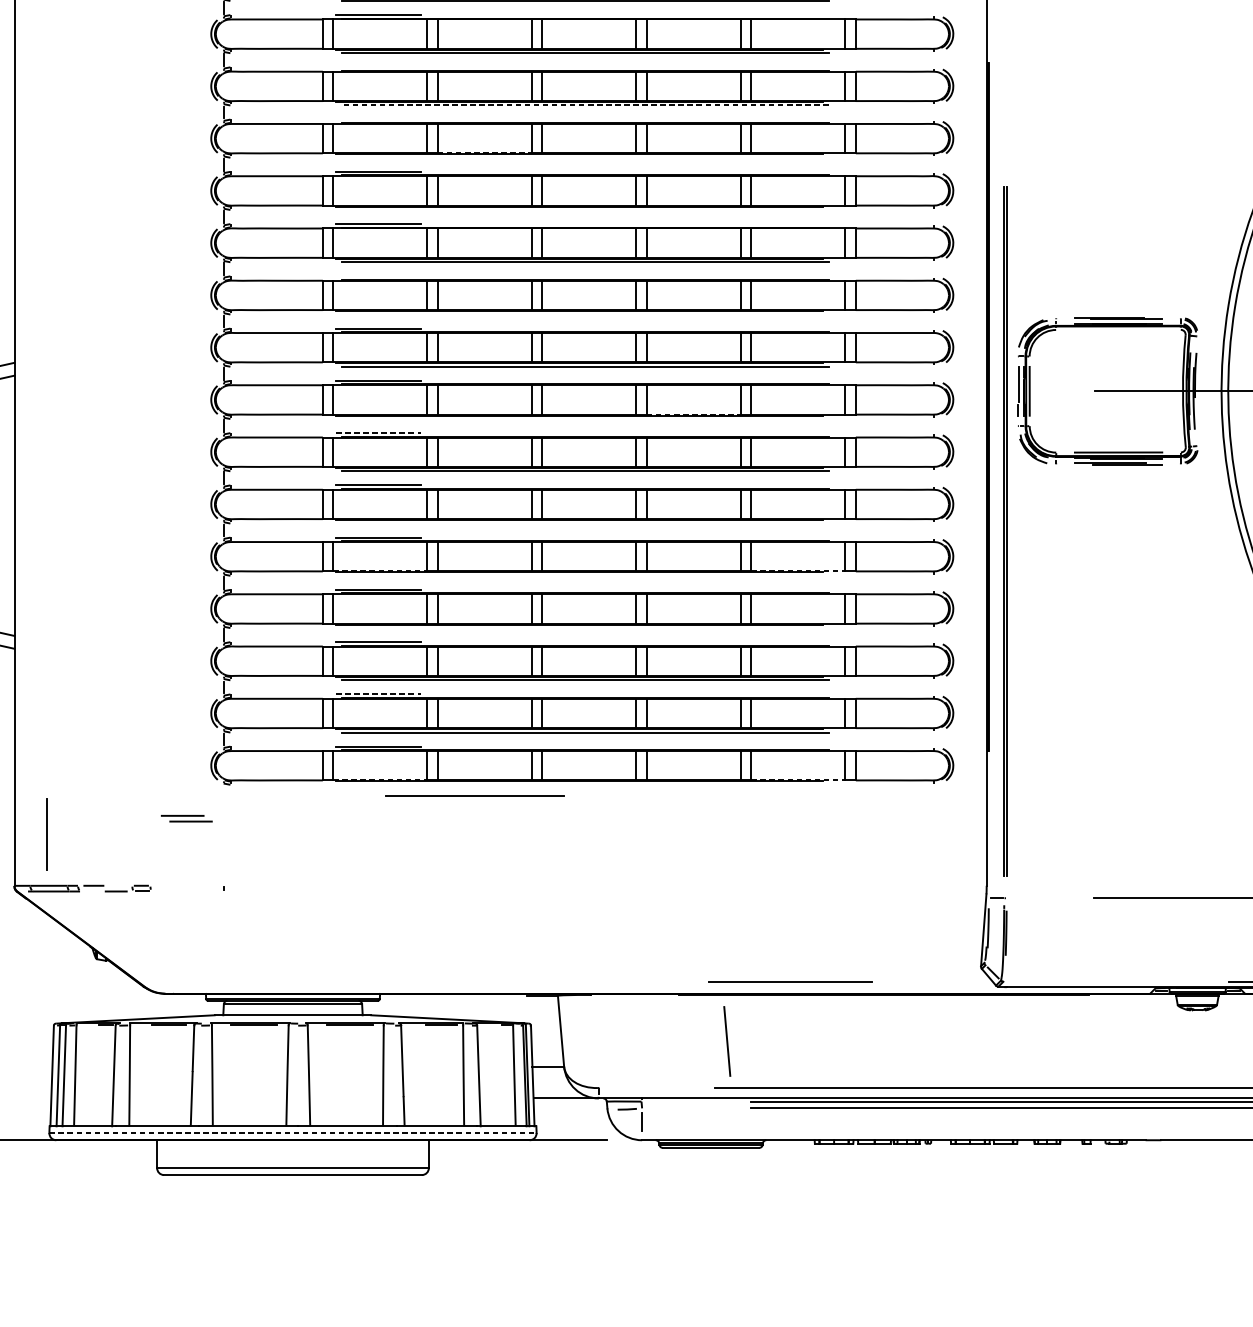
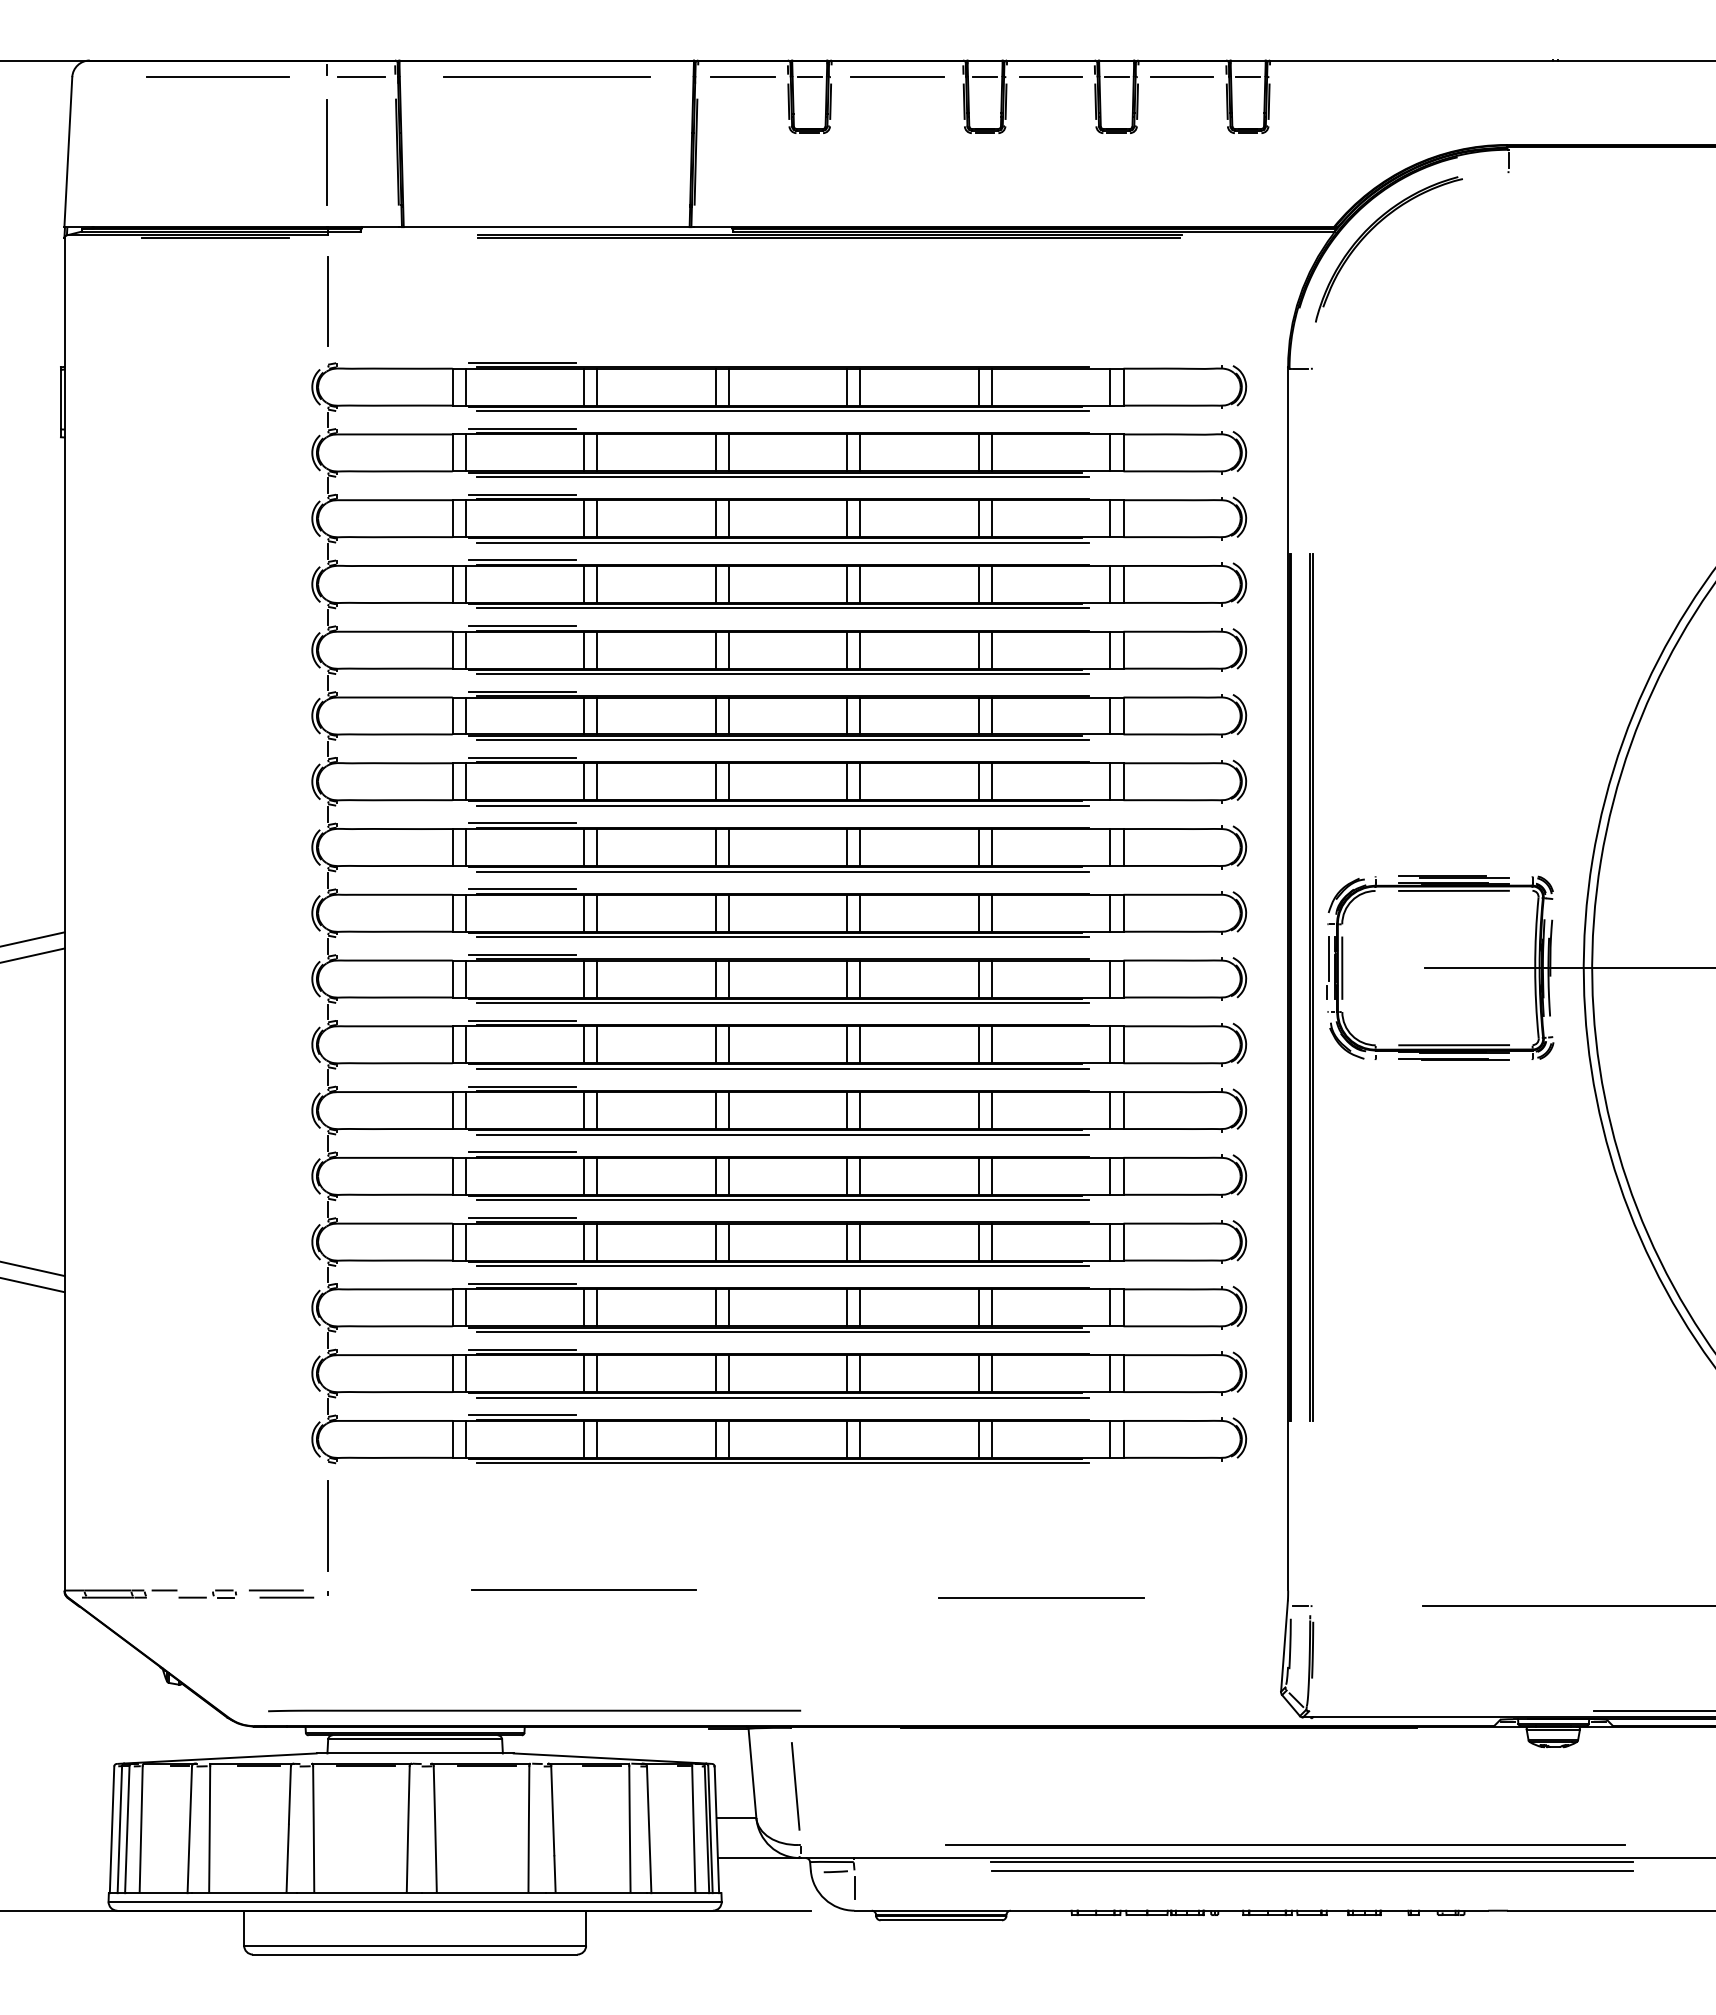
line: (378, 67) -> (522, 560), added
line: (584, 105) -> (782, 608), dashed -> solid
line: (378, 119) -> (522, 626), added
line: (485, 153) -> (657, 668), dashed -> solid
line: (584, 157) -> (782, 674), added
line: (584, 210) -> (782, 740), added
line: (378, 276) -> (522, 823), added
line: (584, 314) -> (782, 871), added
line: (1118, 329) -> (1453, 890), added
line: (694, 414) -> (920, 997), dashed -> solid
line: (584, 419) -> (782, 1003), added
line: (379, 432) -> (523, 1020), dashed -> solid
line: (584, 523) -> (782, 1134), added
line: (1004, 531) -> (1310, 987), moved
line: (380, 571) -> (525, 1194), dashed -> solid
line: (798, 571) -> (1051, 1194), dashed -> solid
line: (584, 575) -> (782, 1200), added
line: (584, 628) -> (782, 1266), added
line: (379, 694) -> (523, 1349), dashed -> solid
line: (380, 780) -> (525, 1457), dashed -> solid
line: (798, 780) -> (1051, 1457), dashed -> solid
line: (584, 784) -> (782, 1463), added
line: (474, 795) -> (583, 1589), moved
part: (186, 818) -> (281, 1593), moved
line: (46, 834) -> (327, 1525), moved
line: (387, 981) -> (534, 1710), added
line: (790, 981) -> (1041, 1597), moved
line: (727, 1041) -> (795, 1786), moved
line: (293, 1132) -> (415, 1901), dashed -> solid

